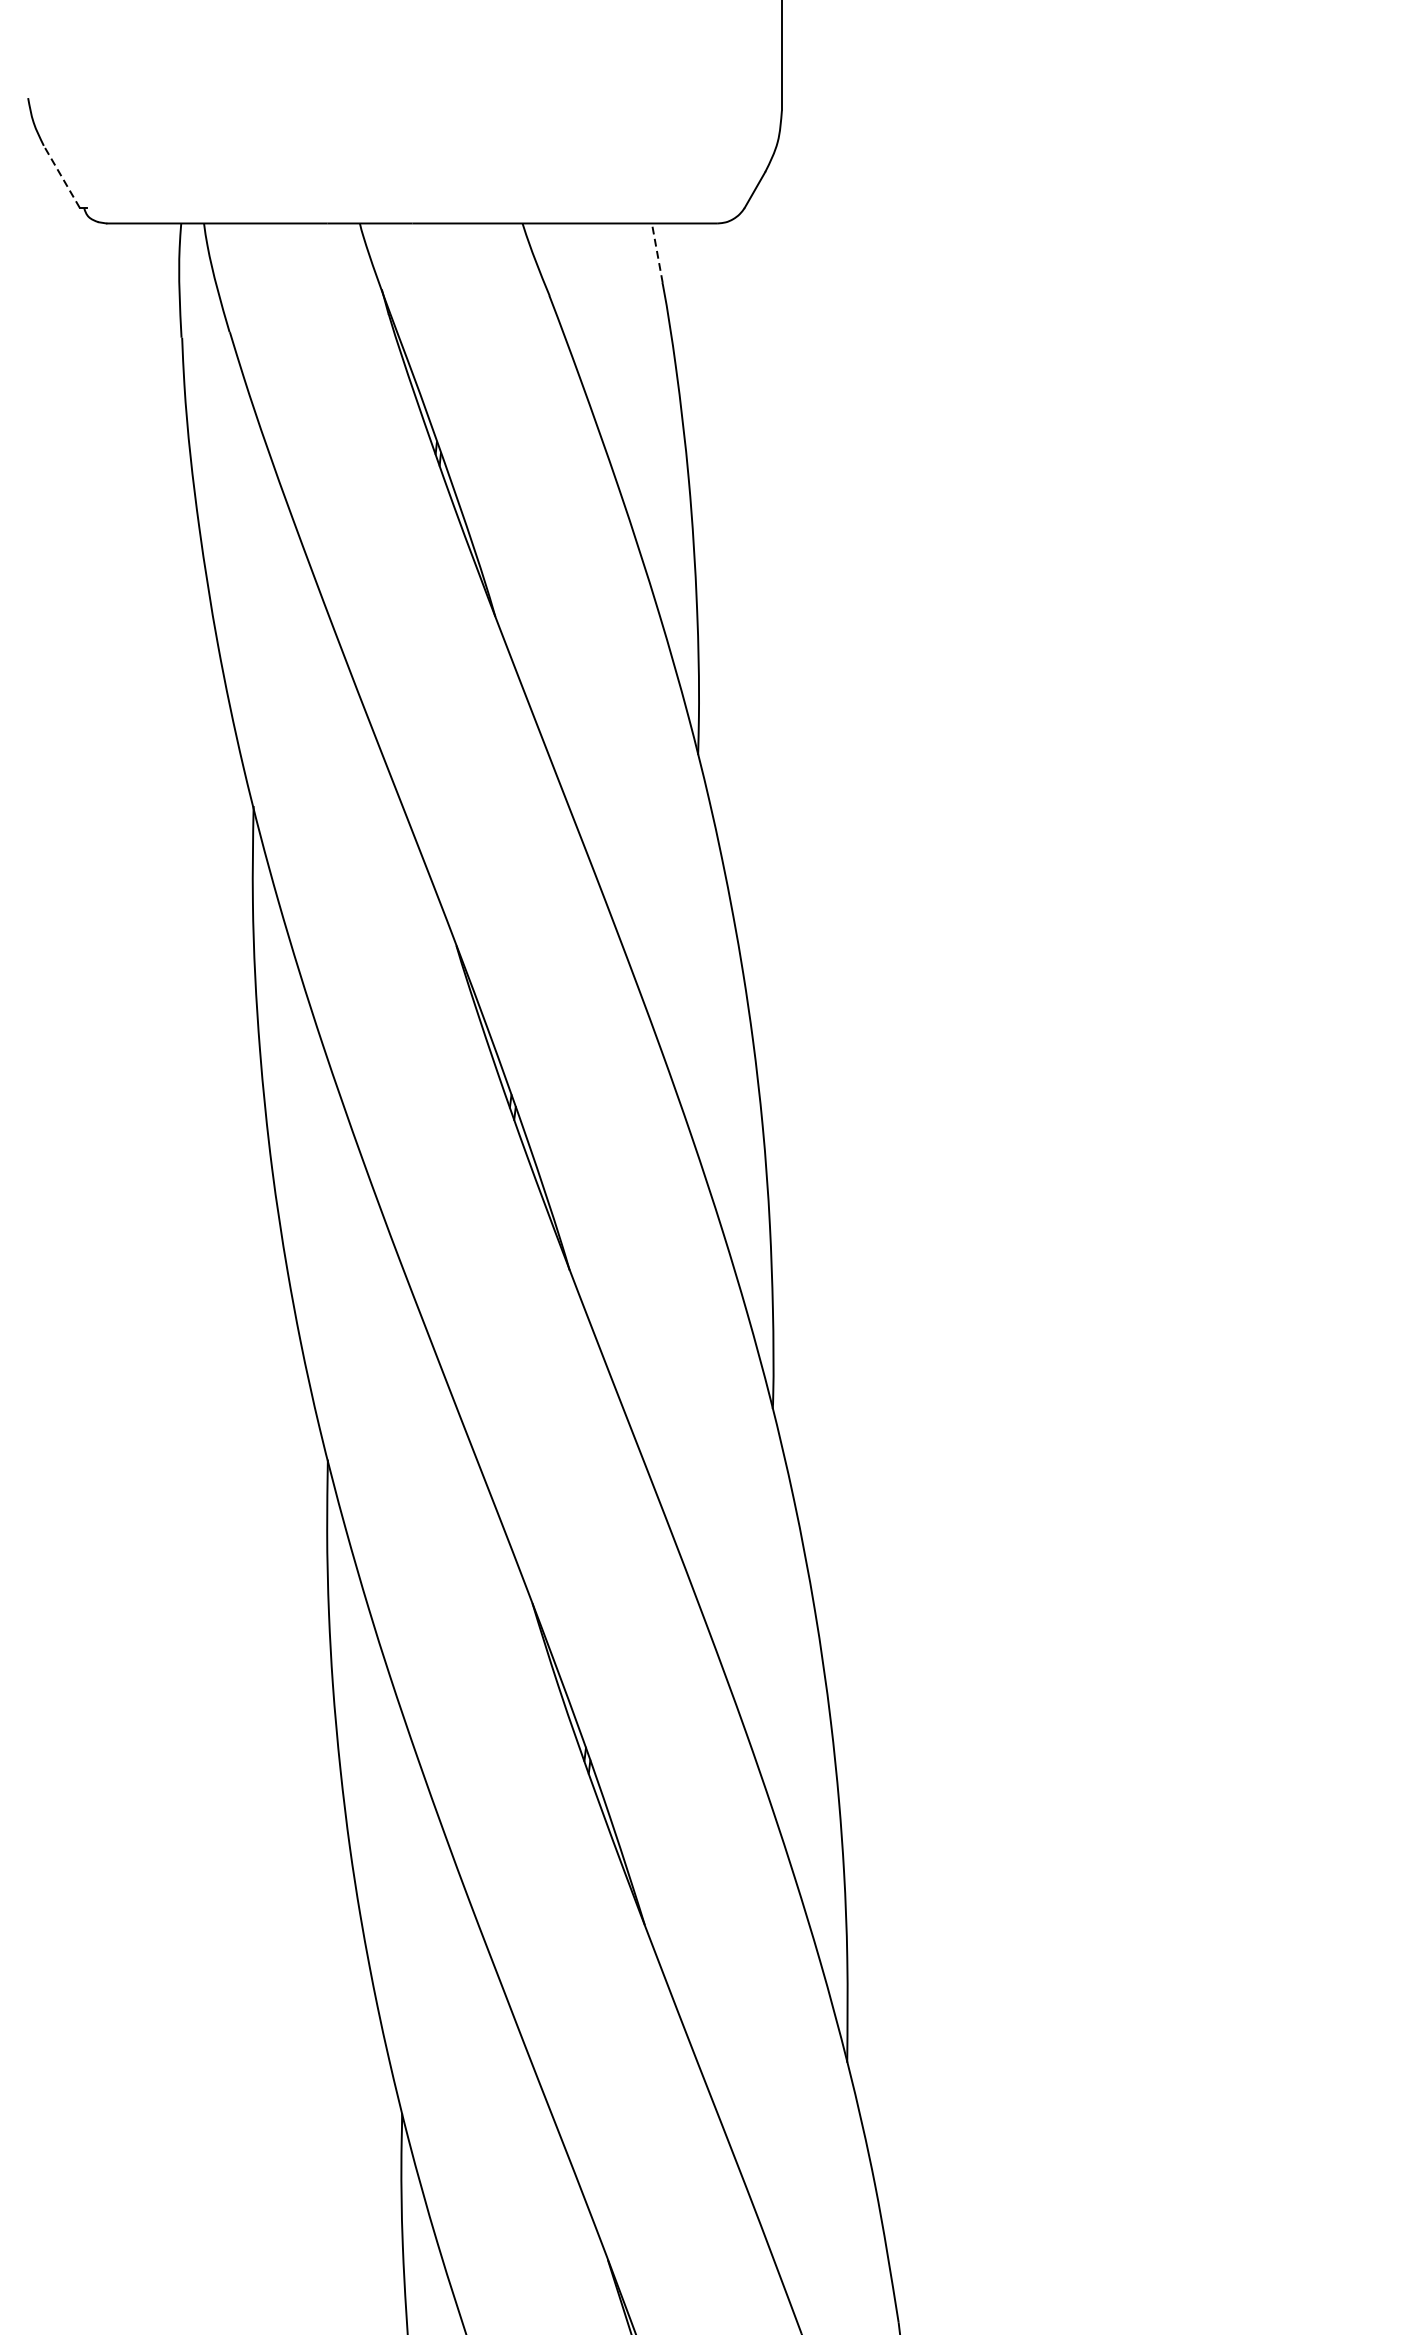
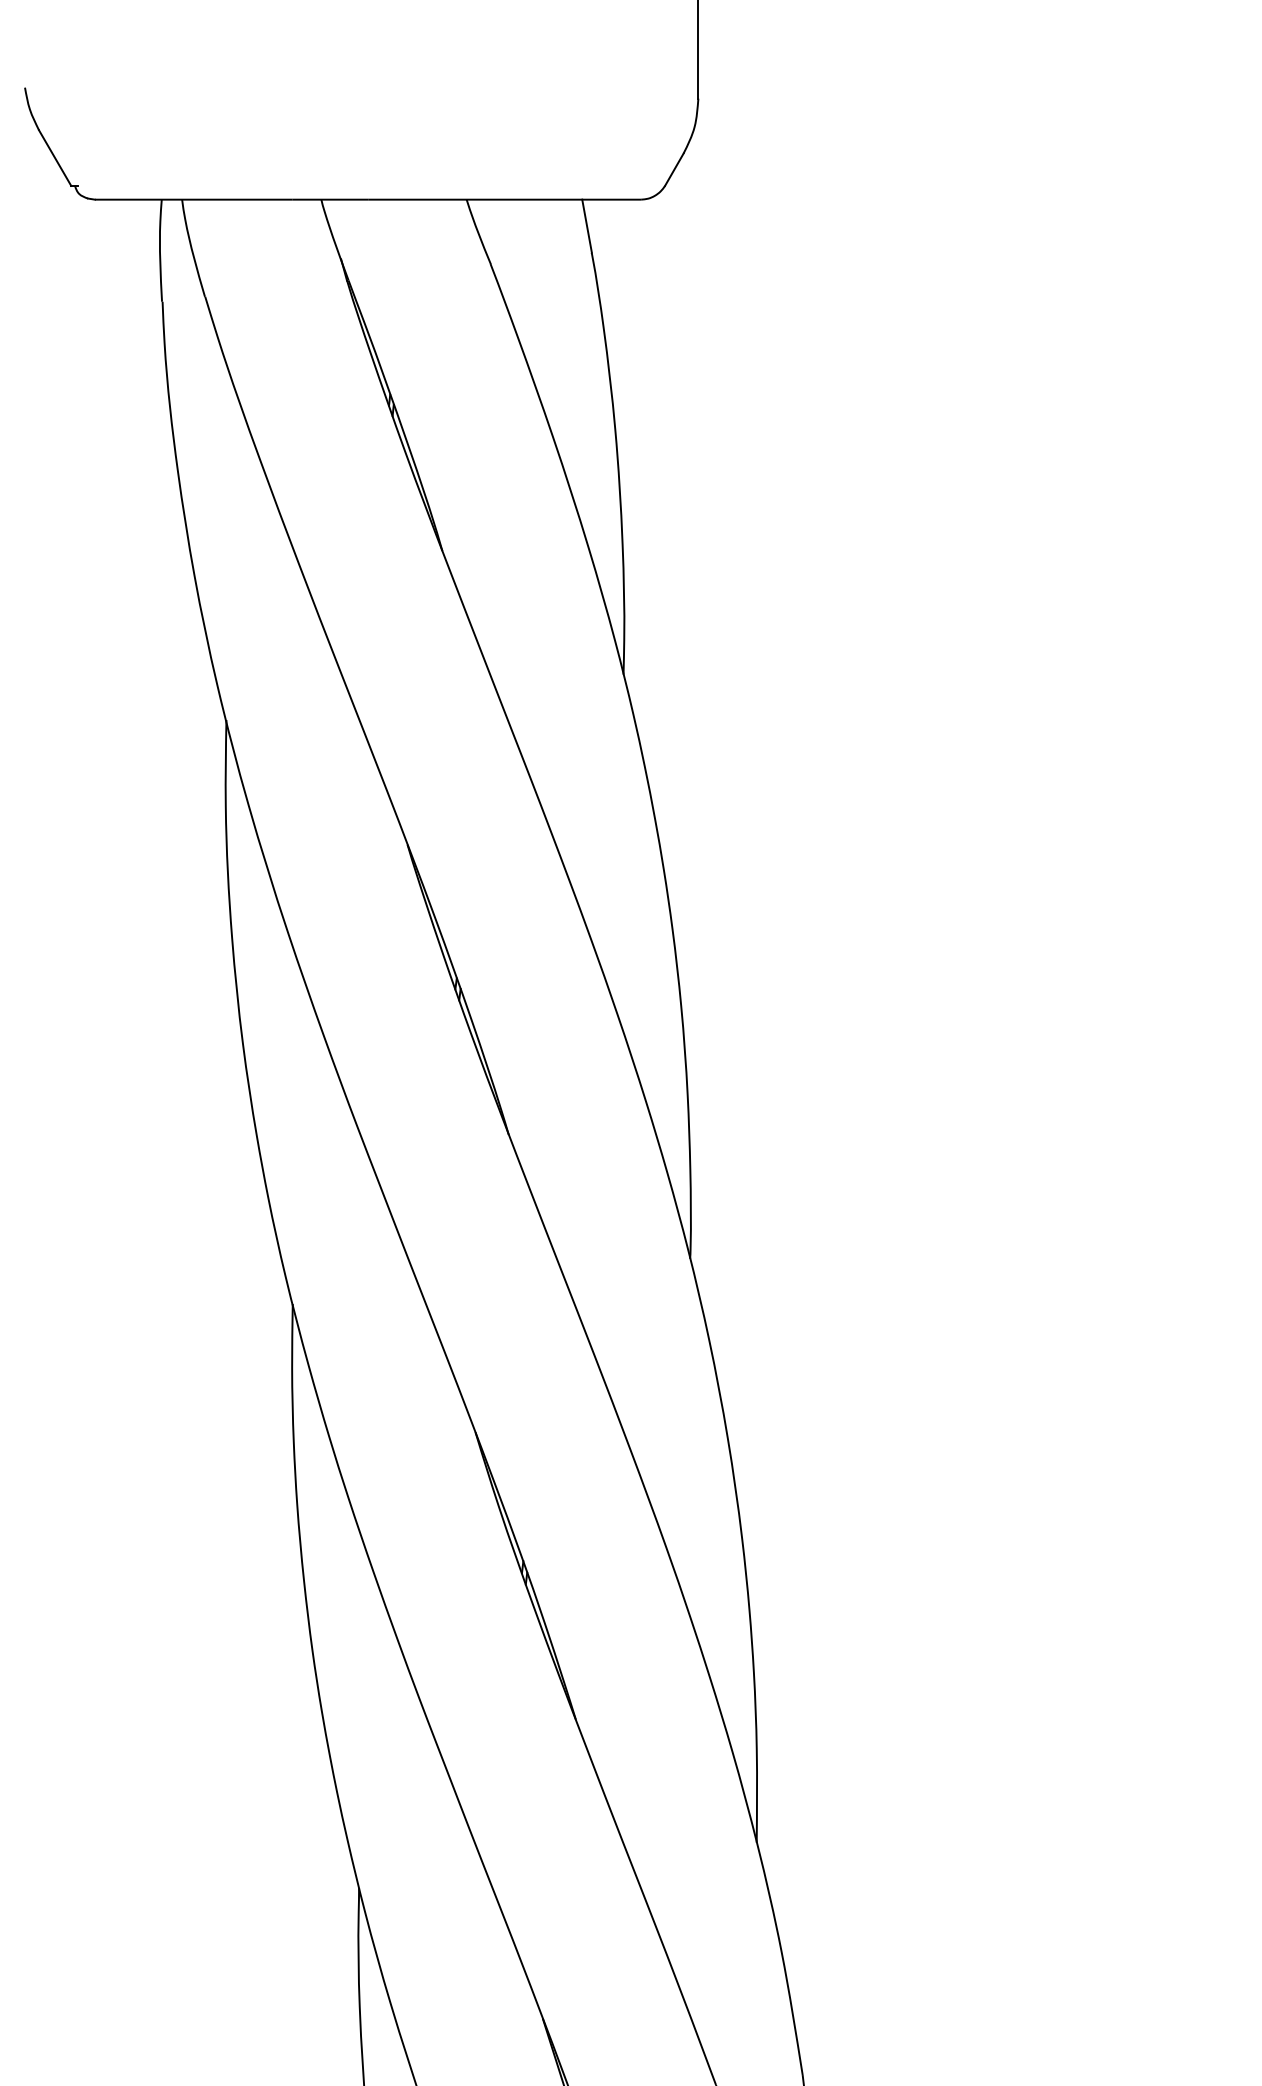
line: (61, 176) -> (54, 157), dashed -> solid
line: (657, 253) -> (587, 226), dashed -> solid

